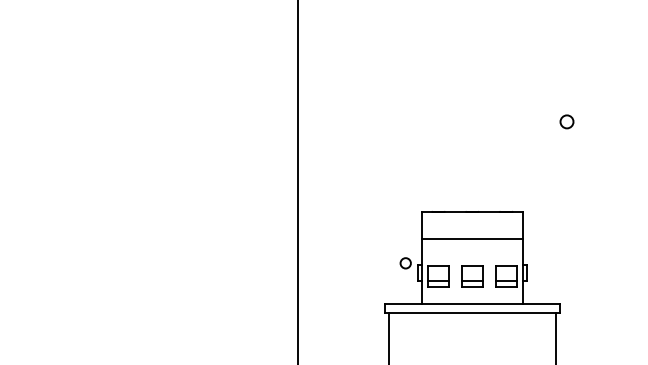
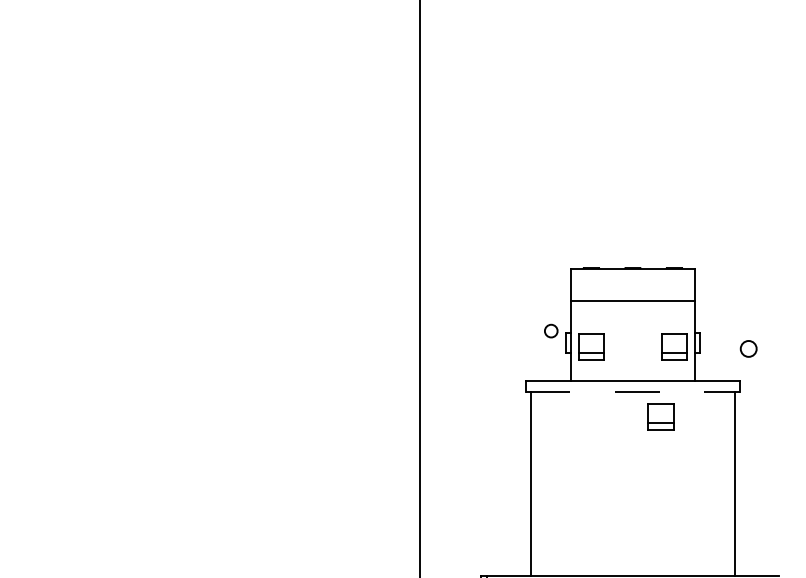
circle: (566, 121) -> (748, 348), moved
part: (472, 275) -> (660, 416), moved
line: (472, 312) -> (633, 391), solid -> dashed

